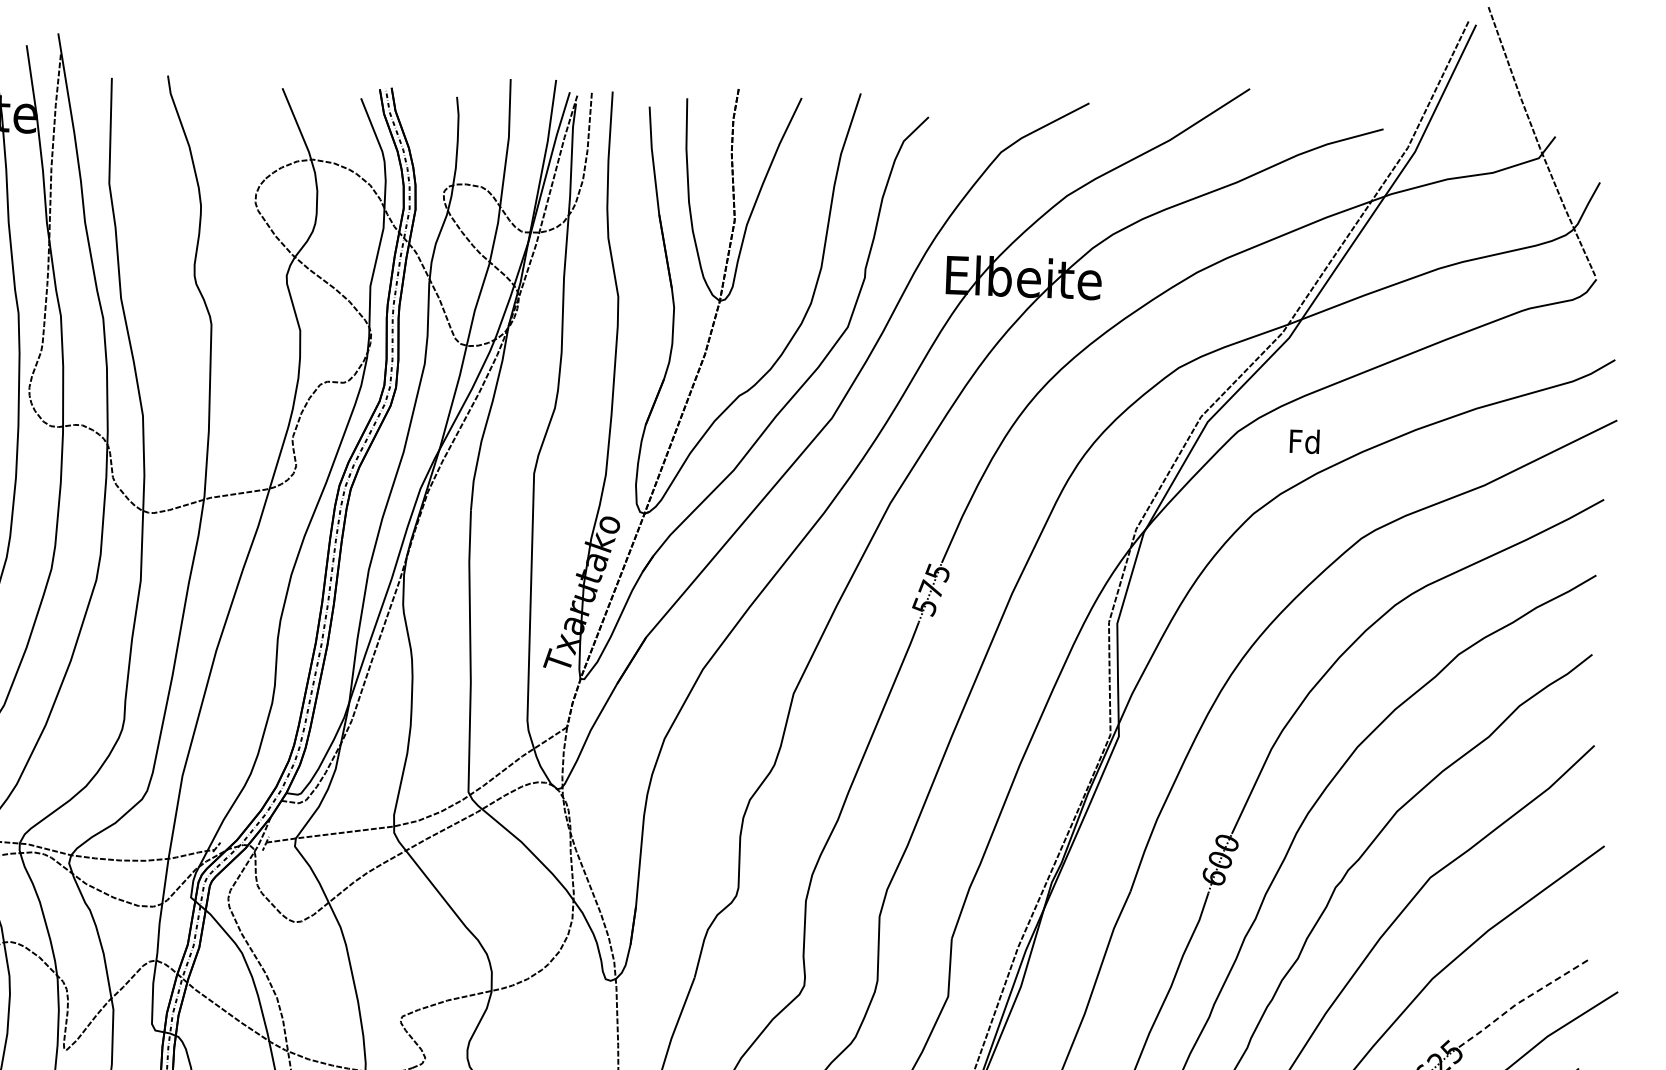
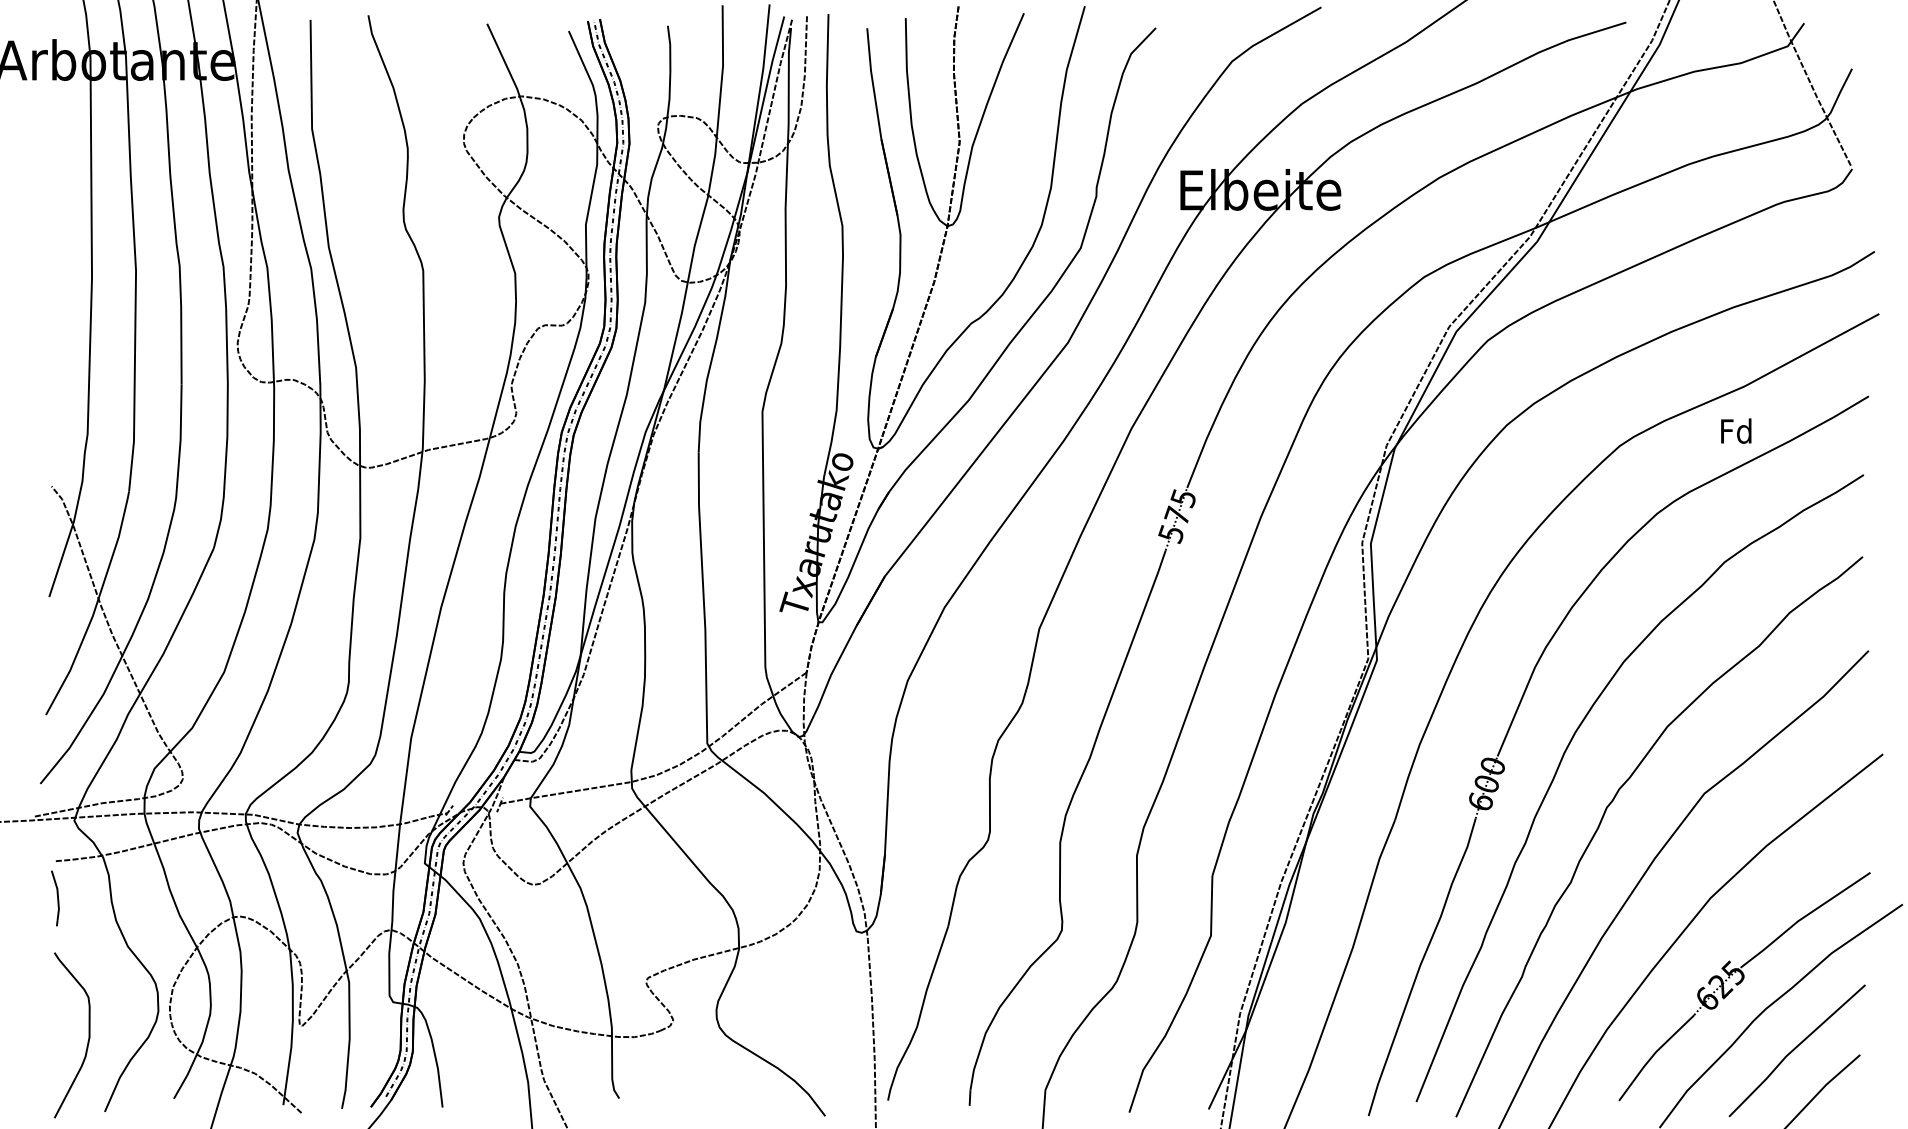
text: (1304, 440) -> (1736, 430), moved
line: (1520, 1001) -> (1802, 918), dashed -> solid

